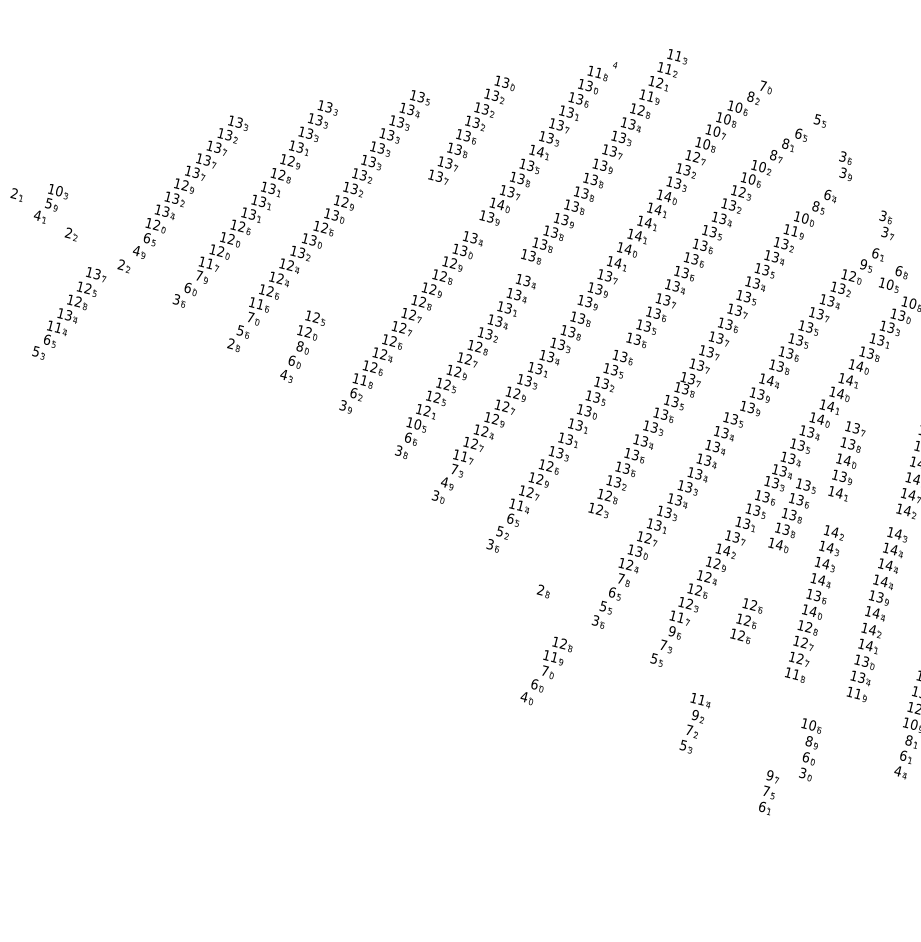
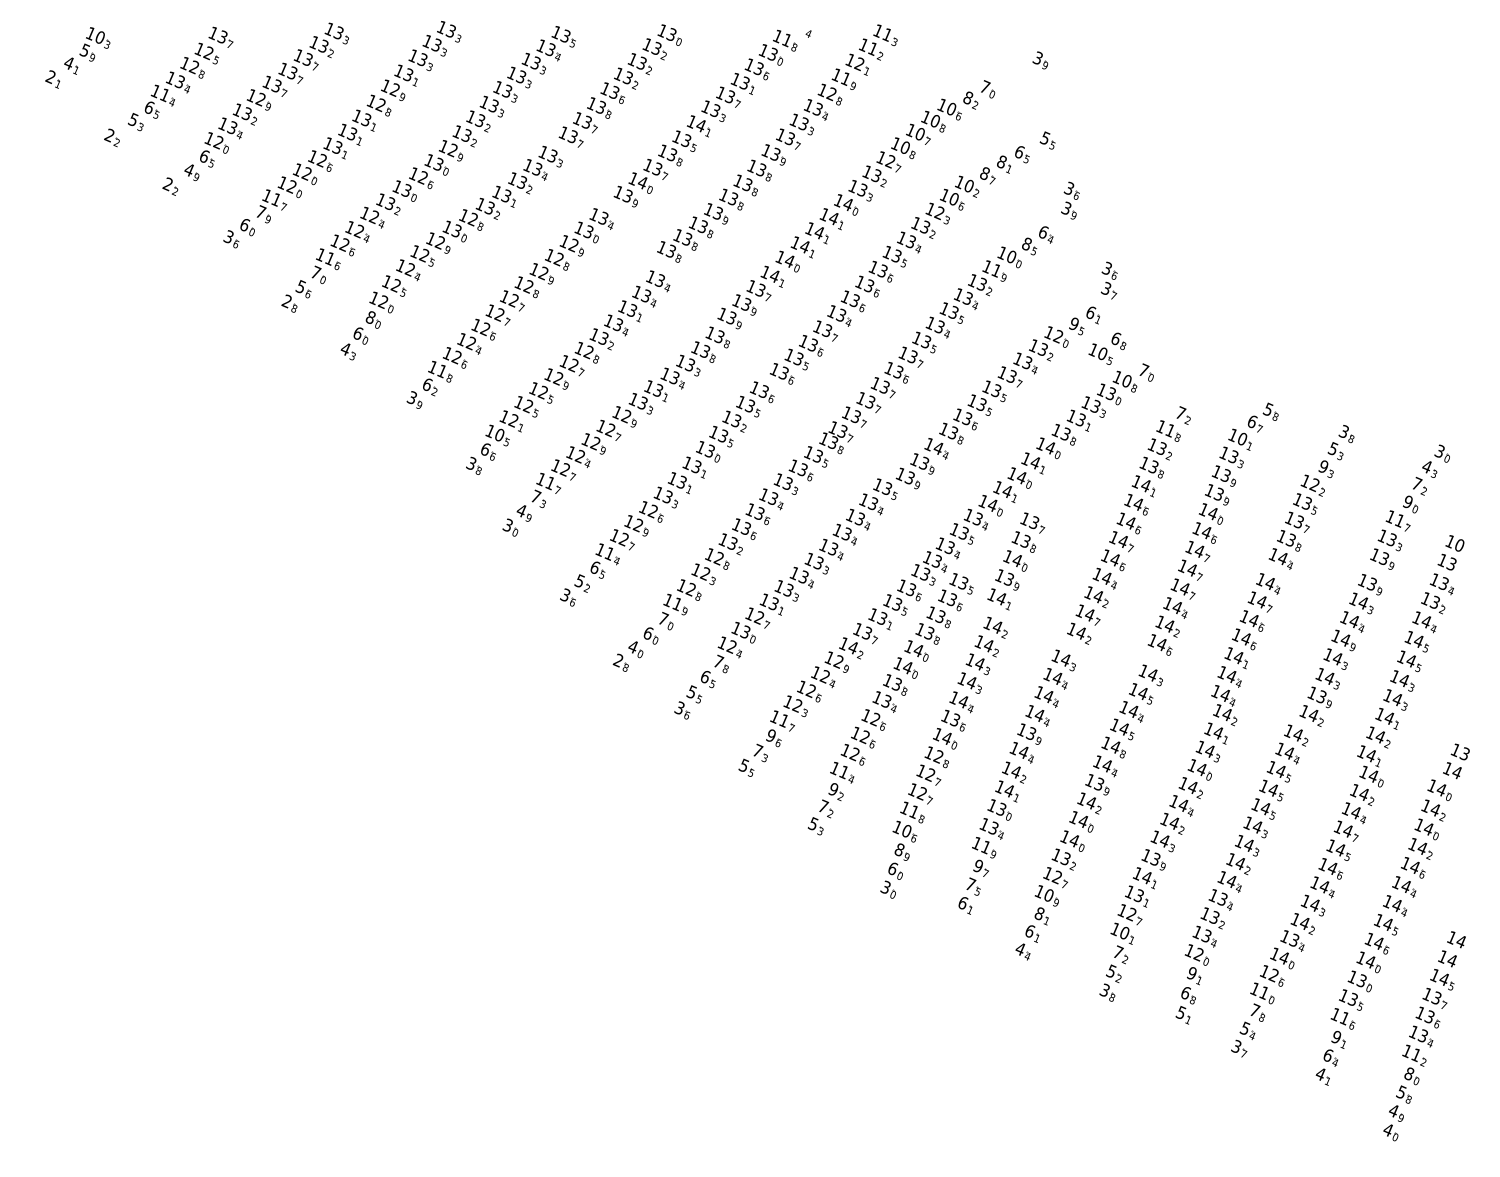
part: (804, 57) -> (1040, 60), added
part: (50, 203) -> (87, 50), moved
part: (374, 249) -> (479, 213), added
part: (68, 312) -> (180, 78), moved
part: (838, 516) -> (995, 627), added
part: (764, 575) -> (894, 684), added
part: (545, 670) -> (664, 618), moved
part: (694, 722) -> (831, 798), moved
part: (809, 749) -> (898, 859), moved
part: (768, 792) -> (973, 886), moved

